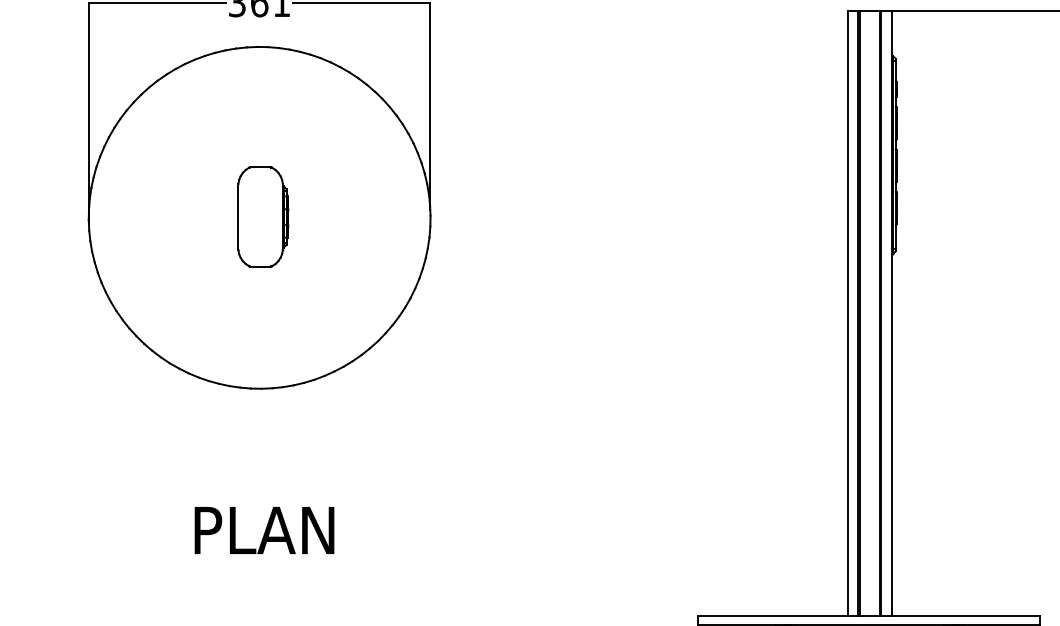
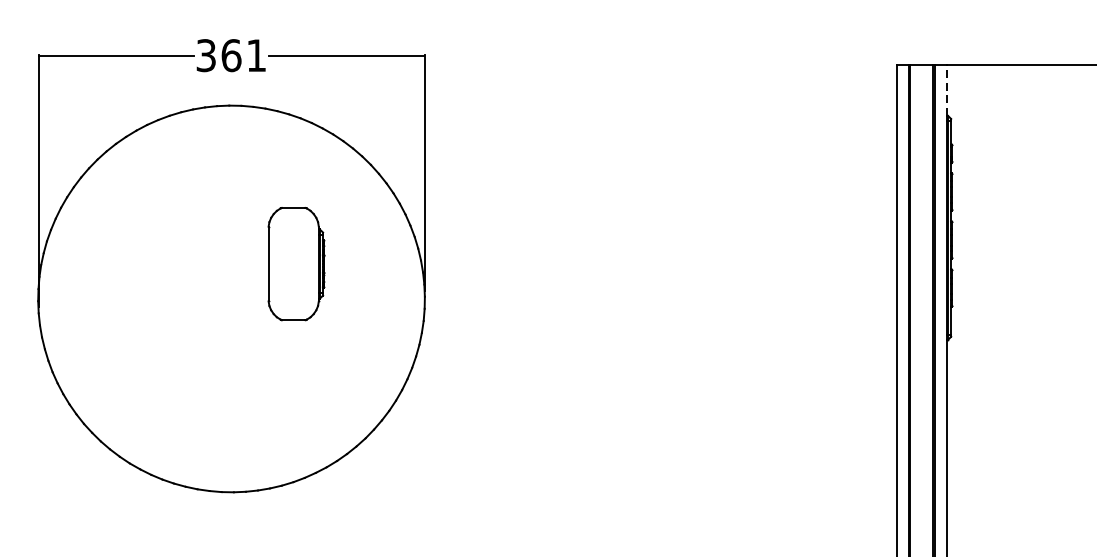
line: (892, 33) -> (947, 90), solid -> dashed
part: (263, 216) -> (296, 263), moved

